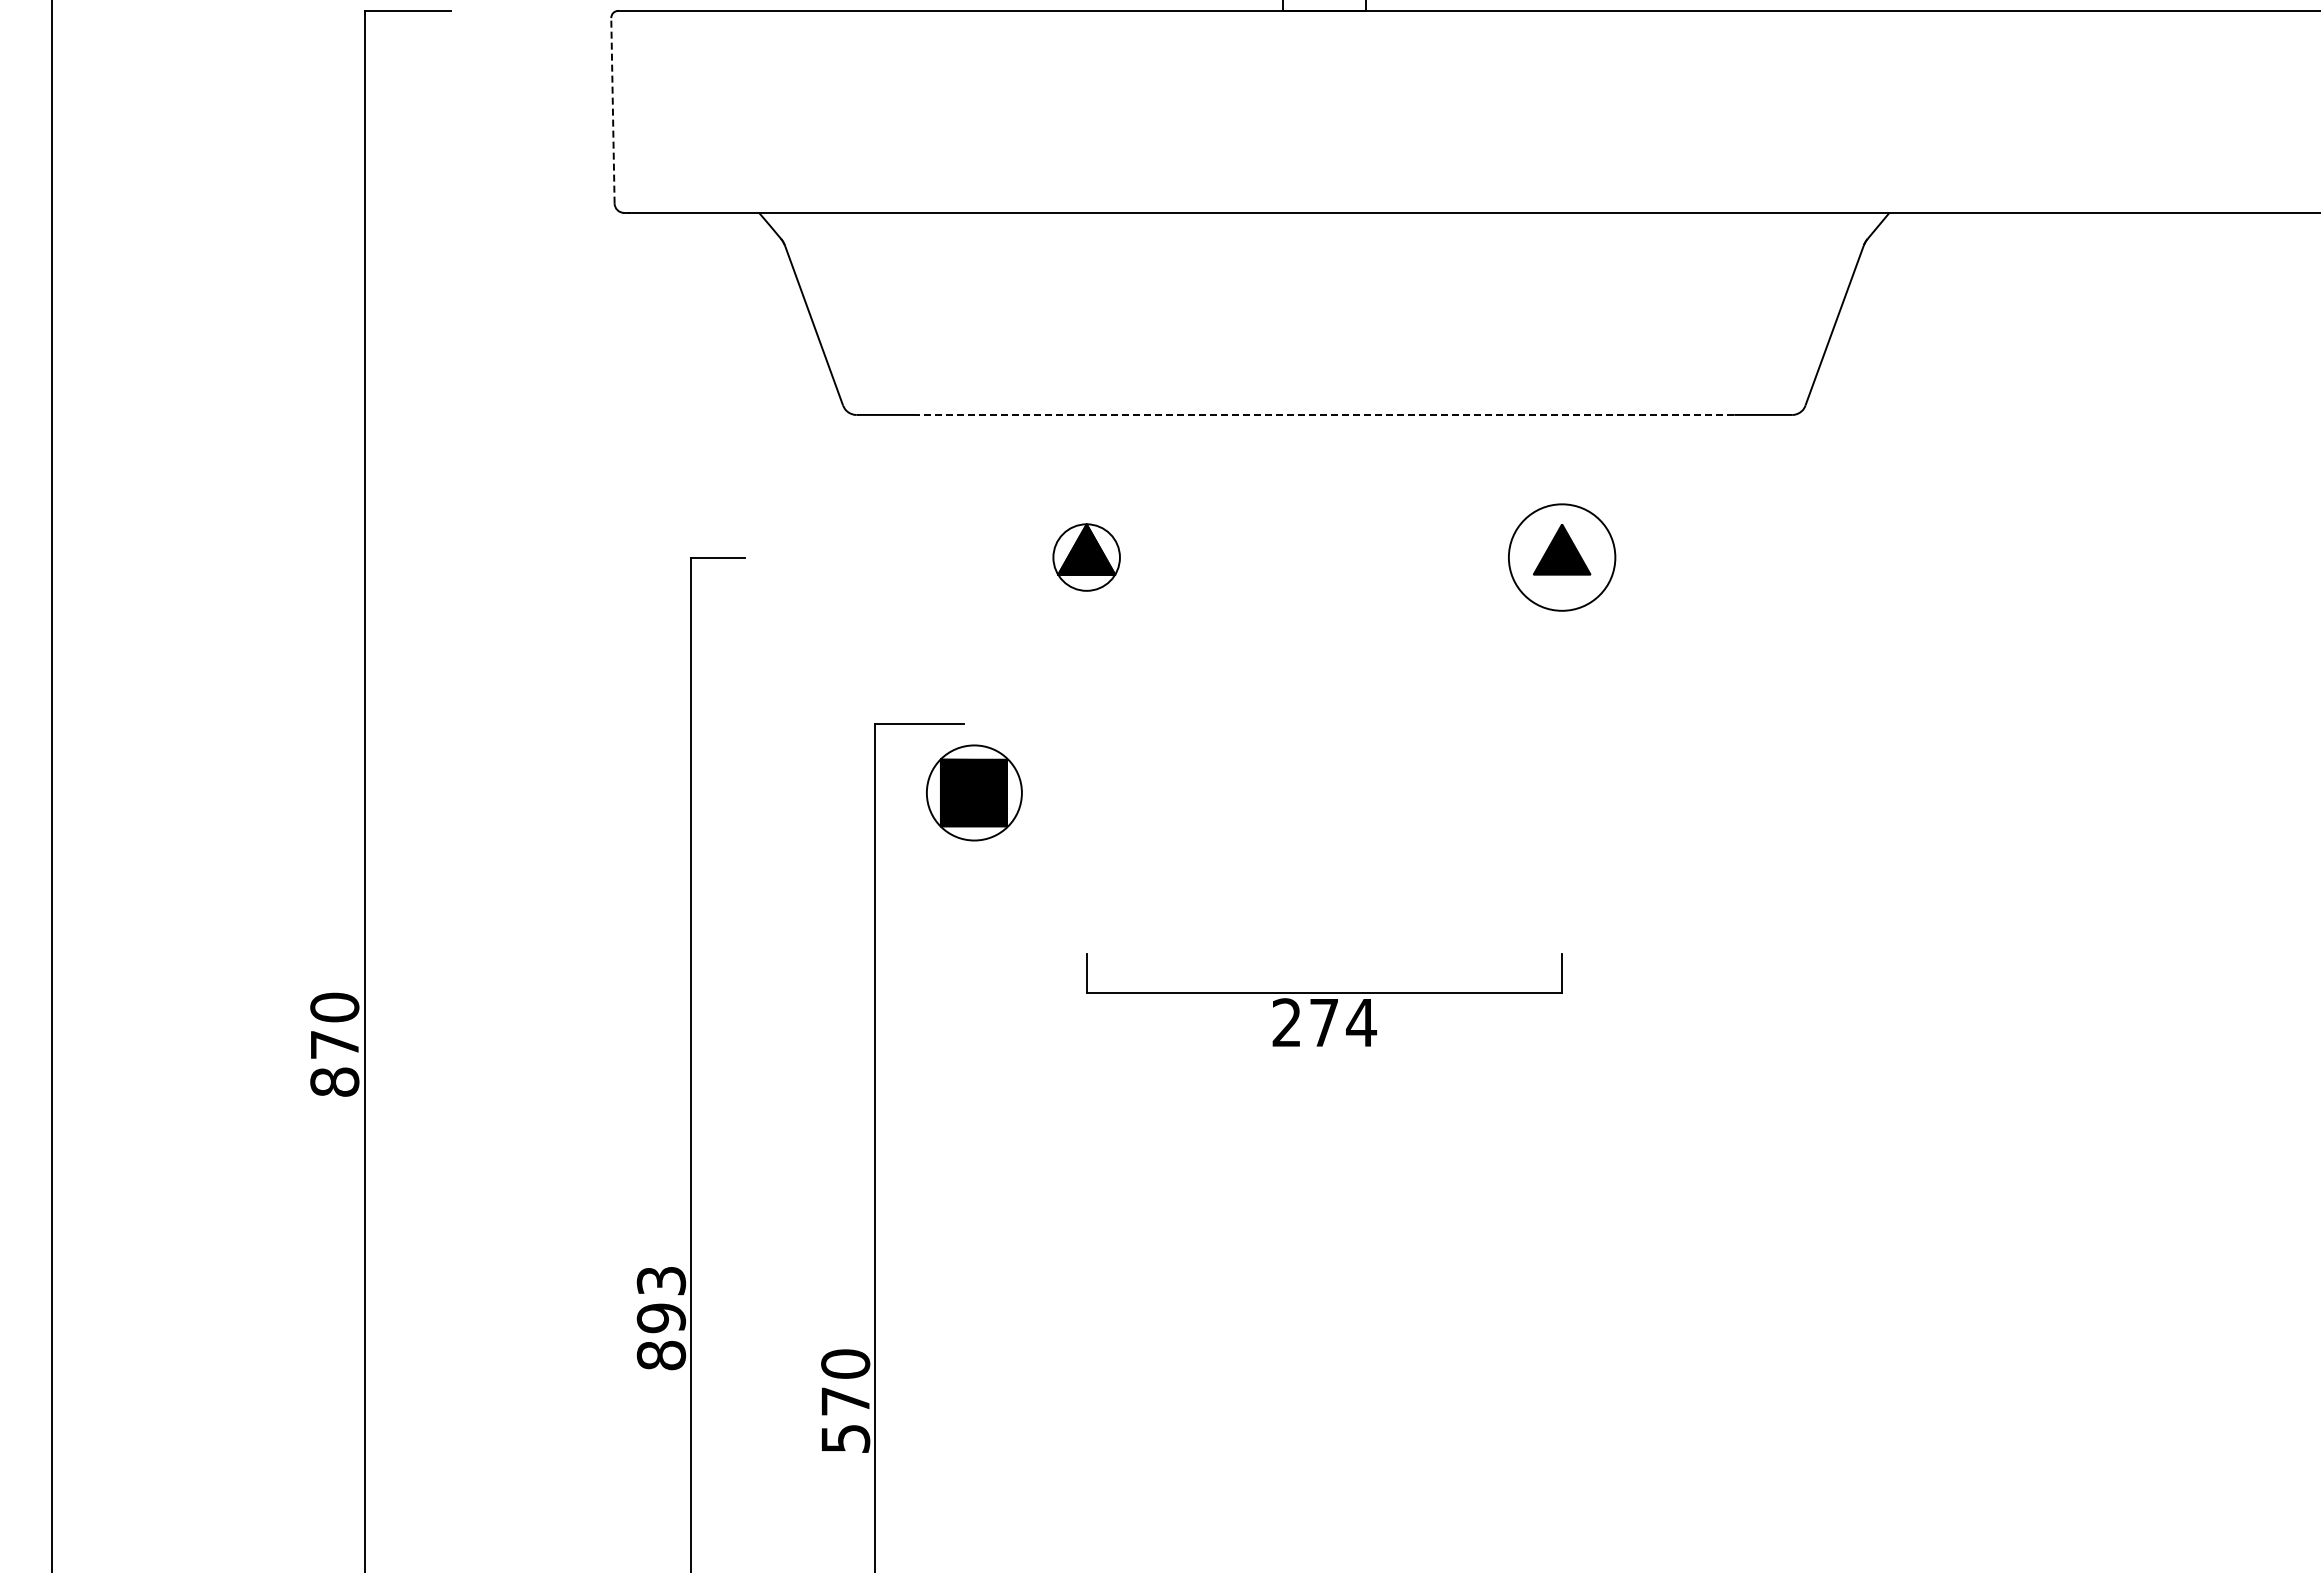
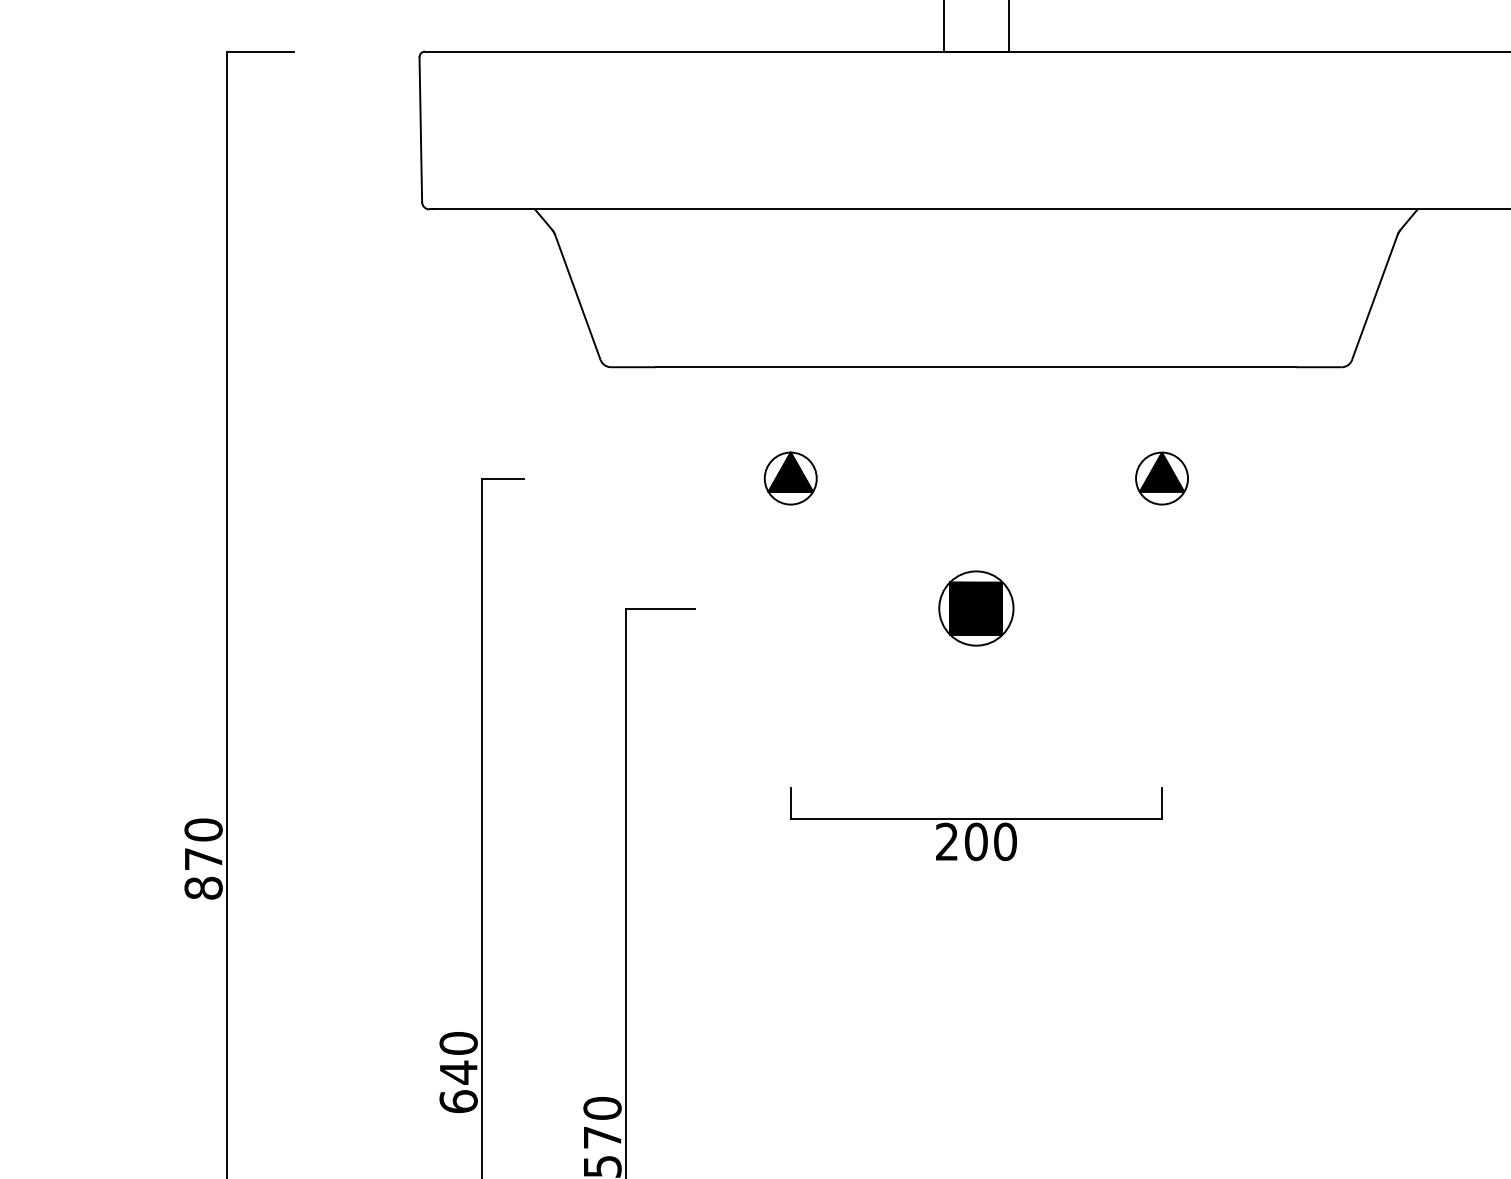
line: (612, 110) -> (420, 129), dashed -> solid
line: (1324, 414) -> (976, 366), dashed -> solid
circle: (1561, 557) -> (1161, 478), size x0.62
part: (974, 792) -> (976, 608), moved
text: (1343, 1022) -> (991, 841), 274 -> 200
text: (661, 1318) -> (458, 1072), 893 -> 640

